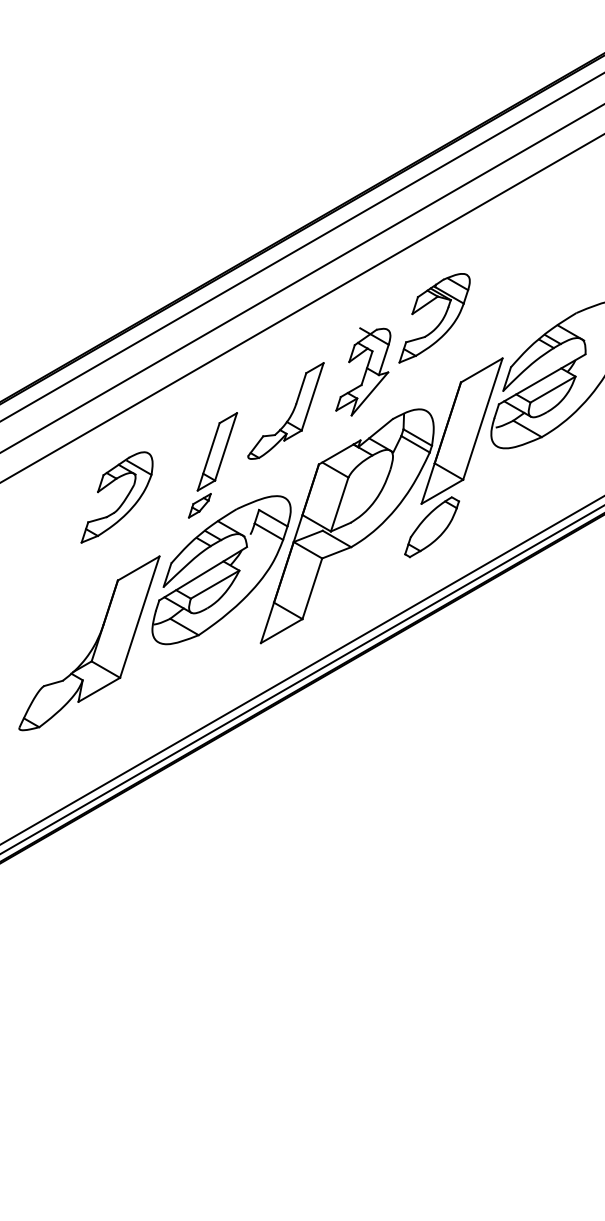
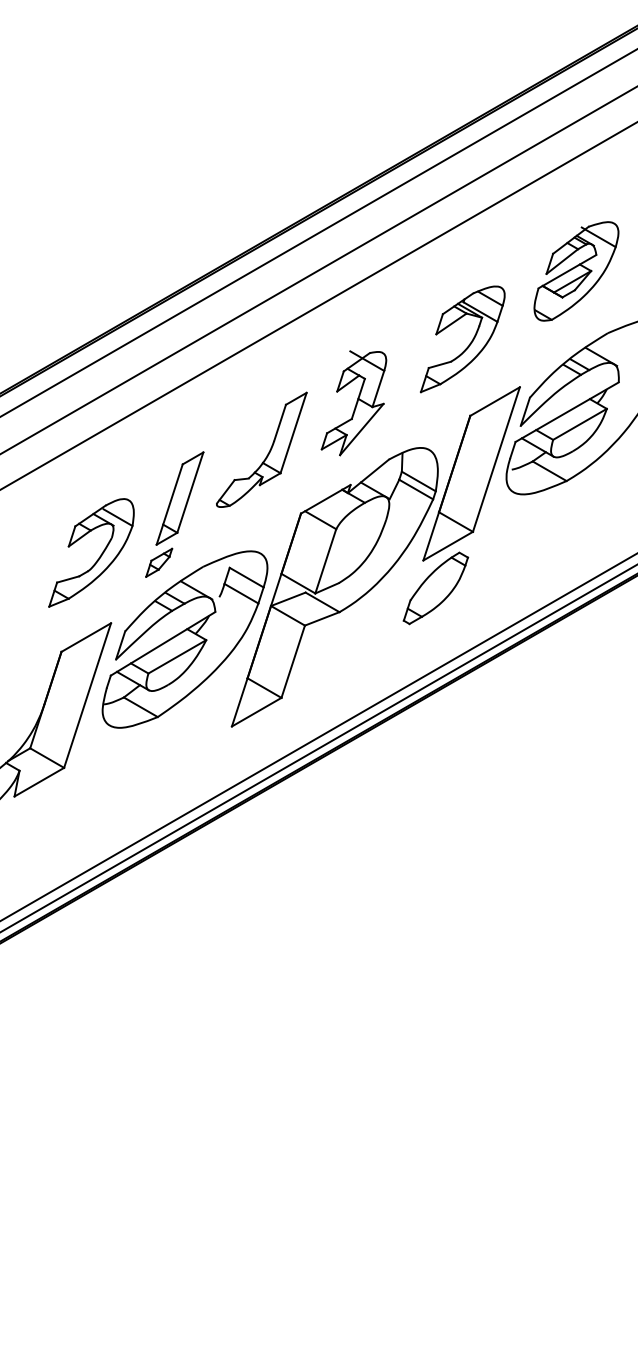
part: (549, 261) -> (575, 271), added
part: (439, 322) -> (468, 344), moved
part: (123, 500) -> (99, 556), moved

